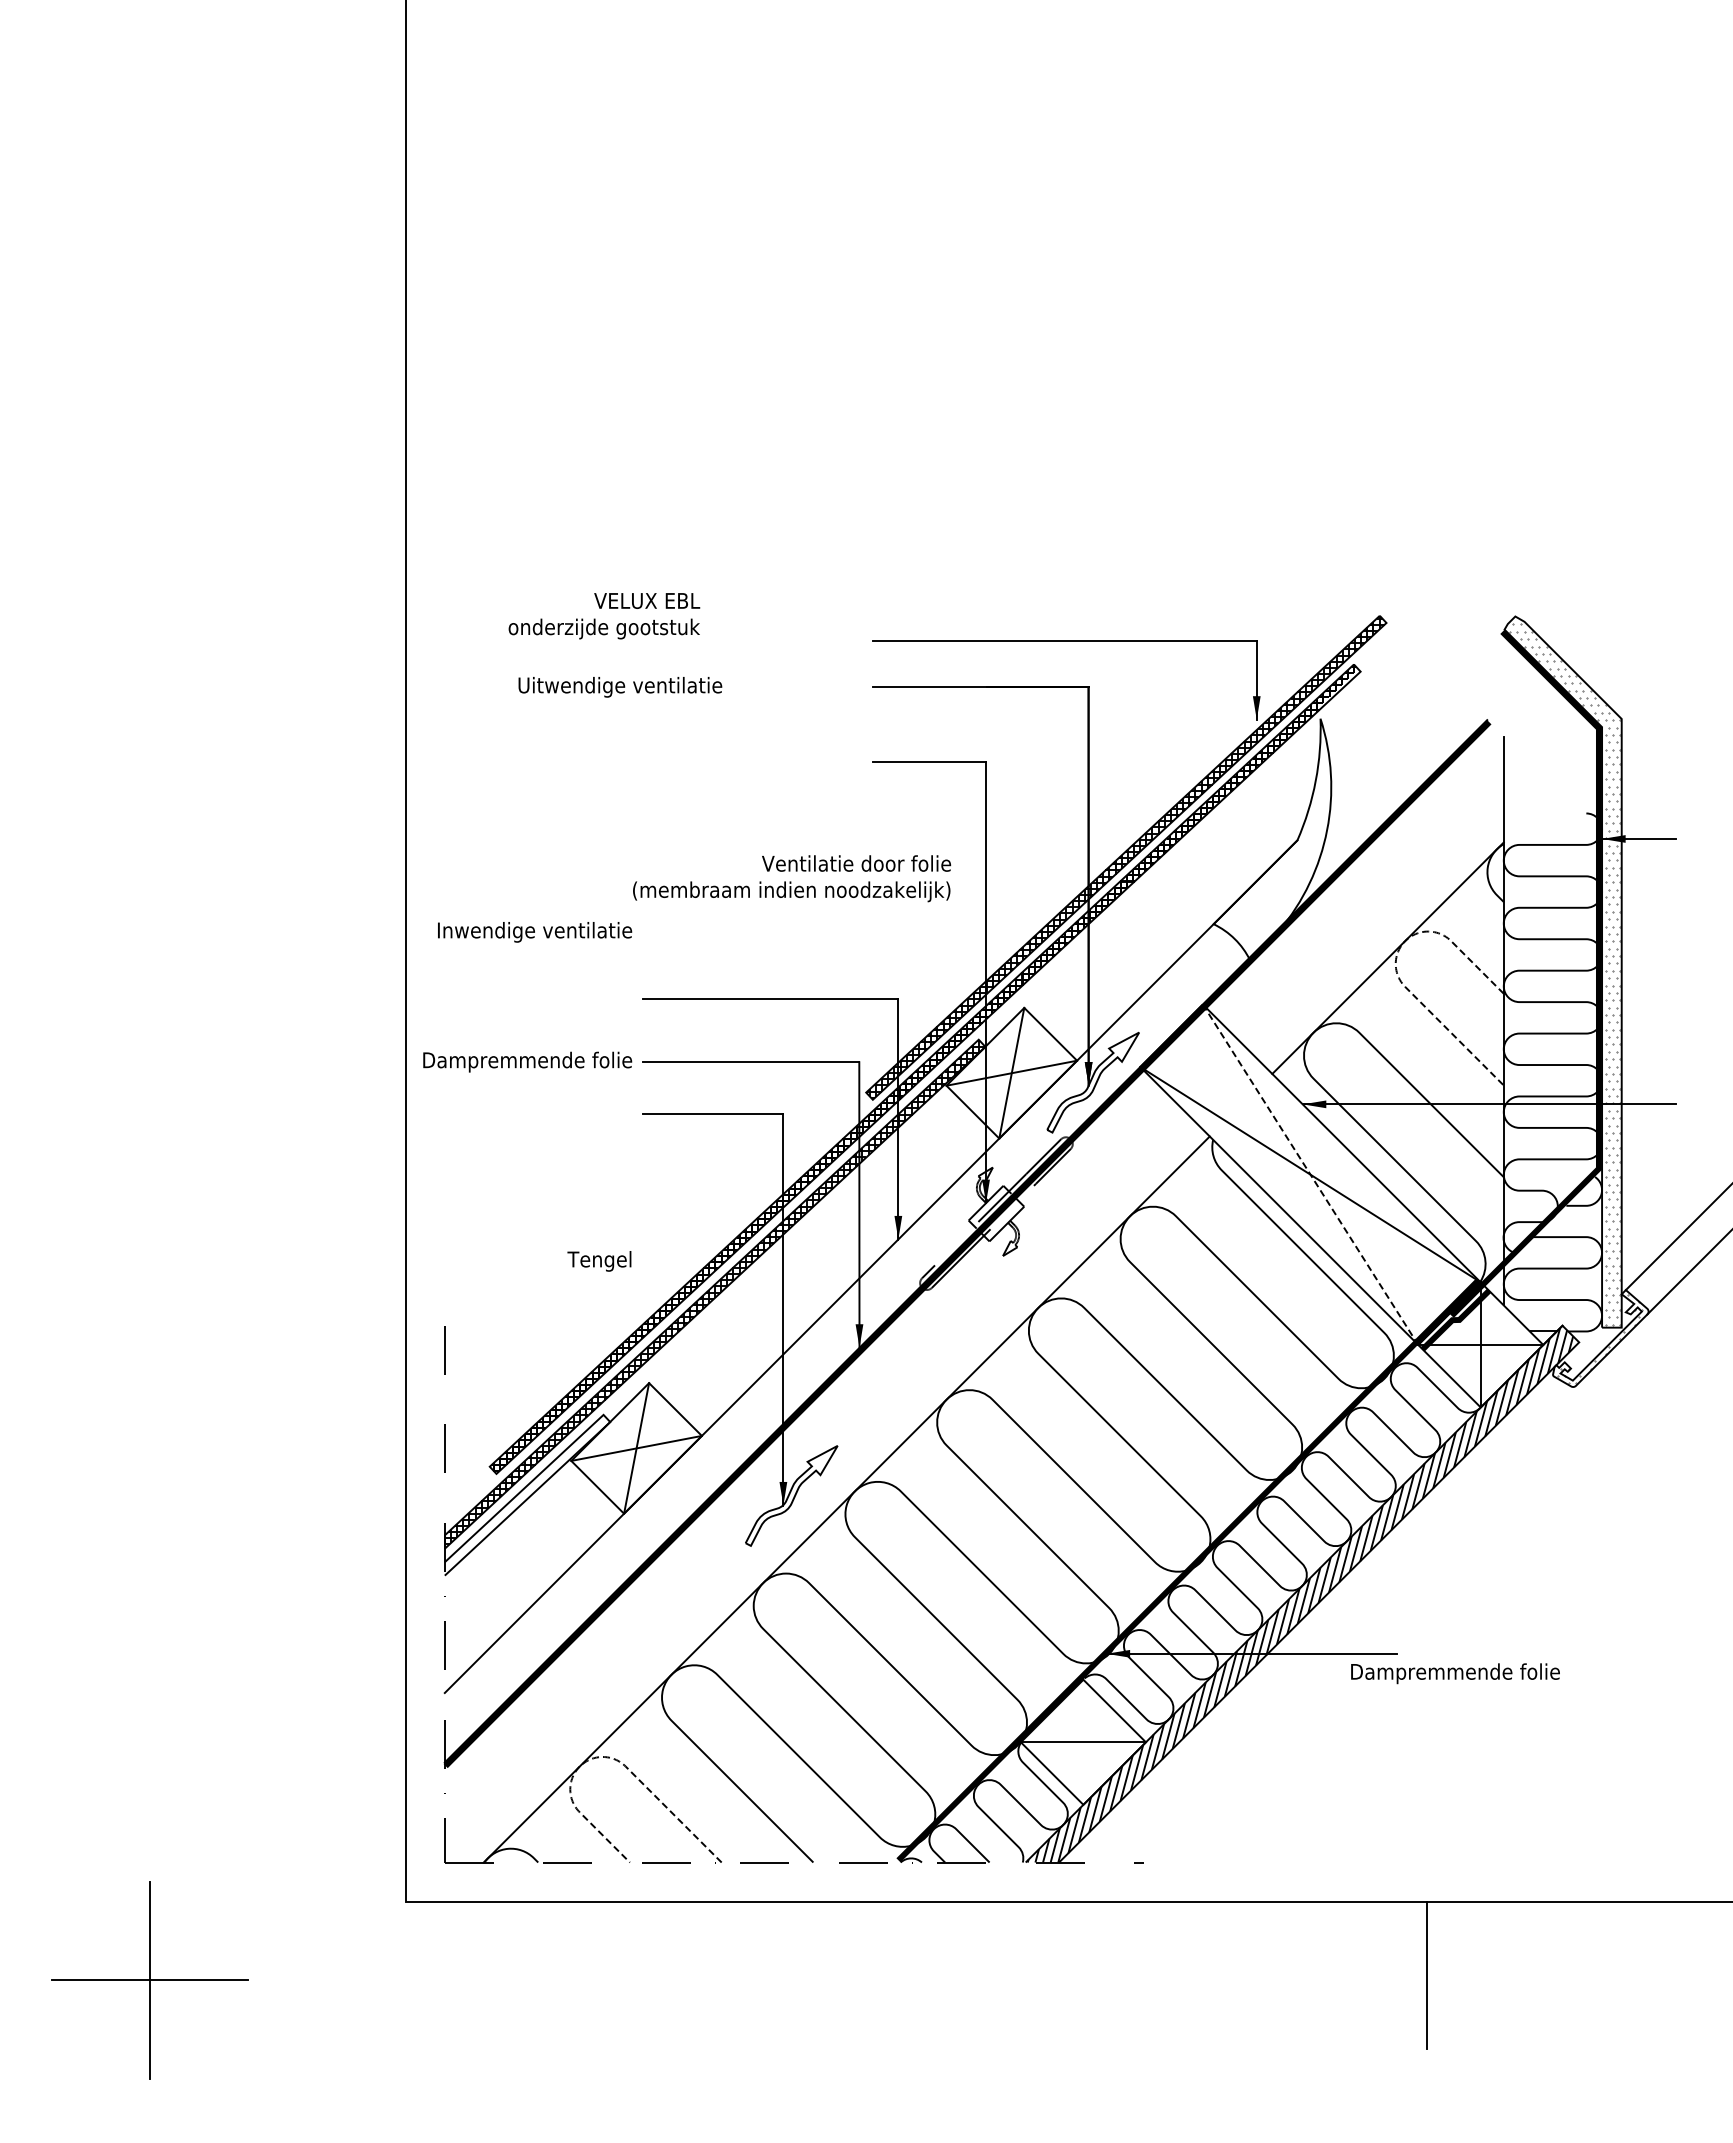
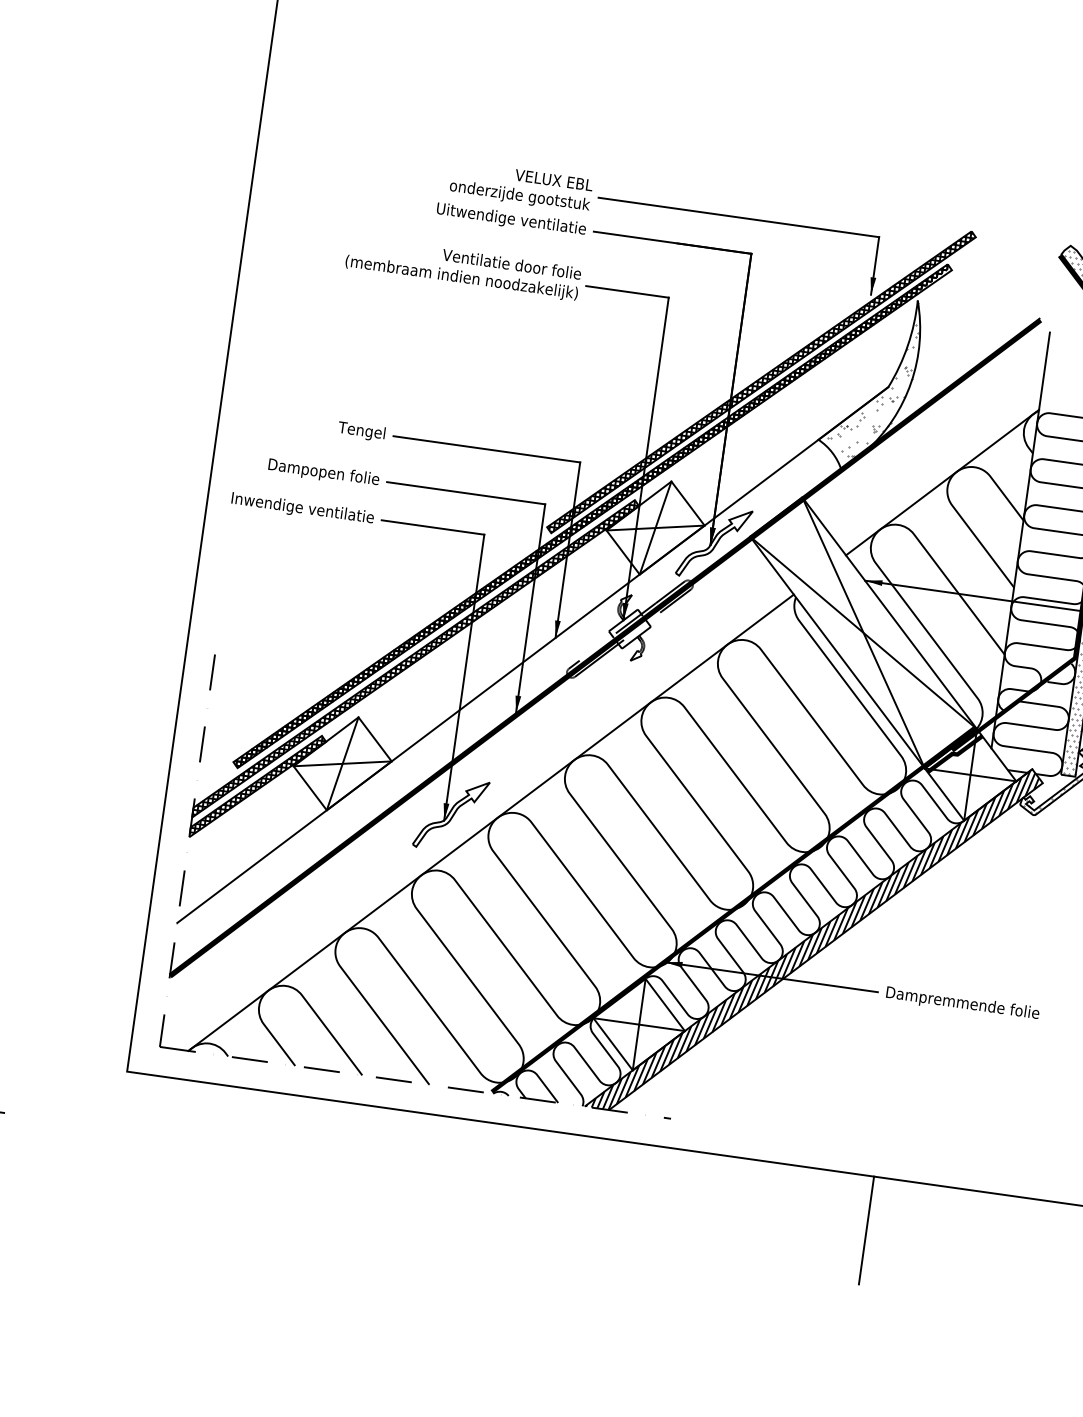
text: (604, 616) -> (521, 187), moved
text: (620, 687) -> (511, 220), moved
hatch: (1276, 830) -> (874, 377), added
text: (792, 878) -> (463, 268), moved
text: (535, 932) -> (303, 509), moved
line: (1395, 965) -> (947, 488), dashed -> solid
text: (503, 1061) -> (285, 467), Dampremmende folie -> Dampopen folie
line: (1310, 1175) -> (863, 633), dashed -> solid
text: (599, 1261) -> (361, 431), moved
hatch: (526, 1495) -> (257, 786), added
text: (1455, 1673) -> (962, 1003), moved
line: (1083, 1741) -> (639, 1024), added
line: (602, 1756) -> (286, 985), dashed -> solid

